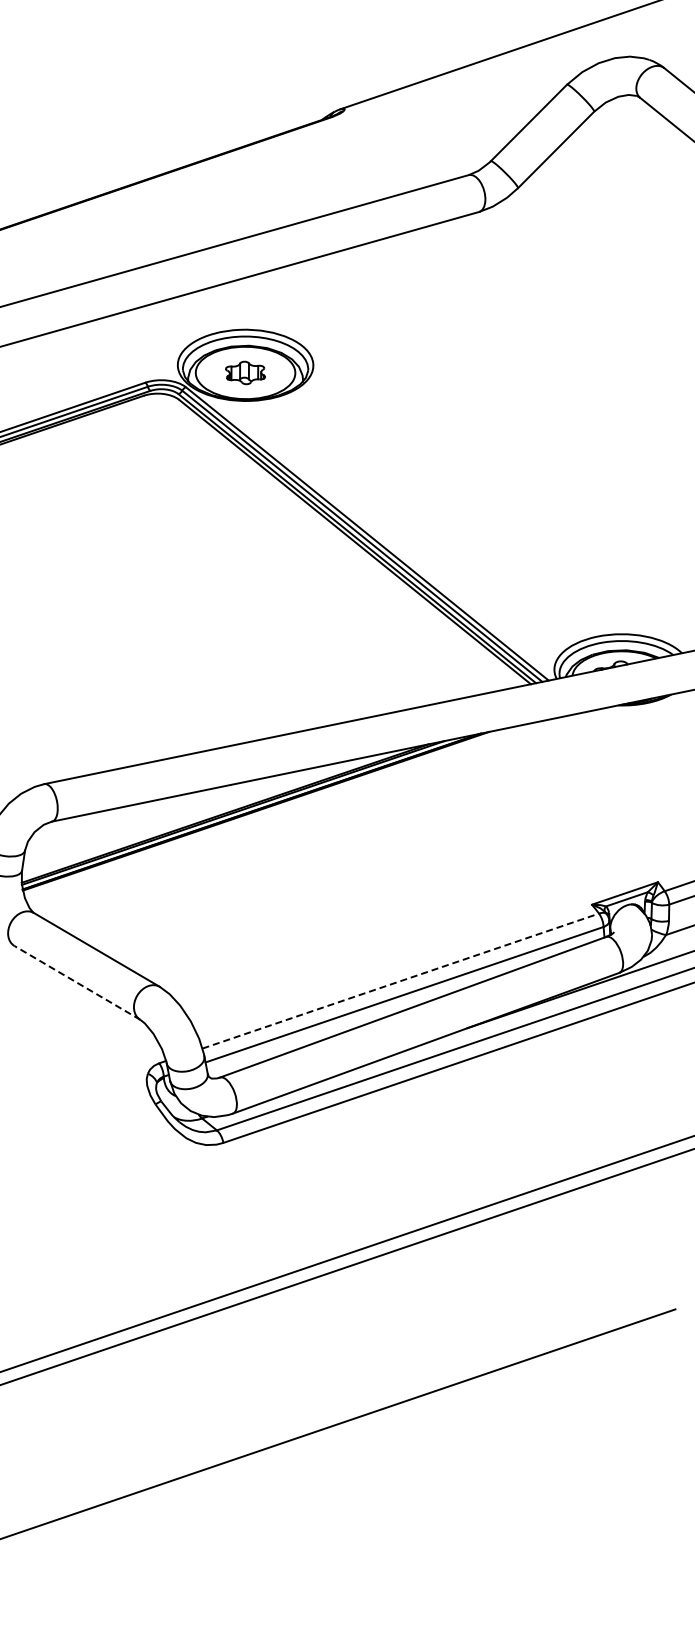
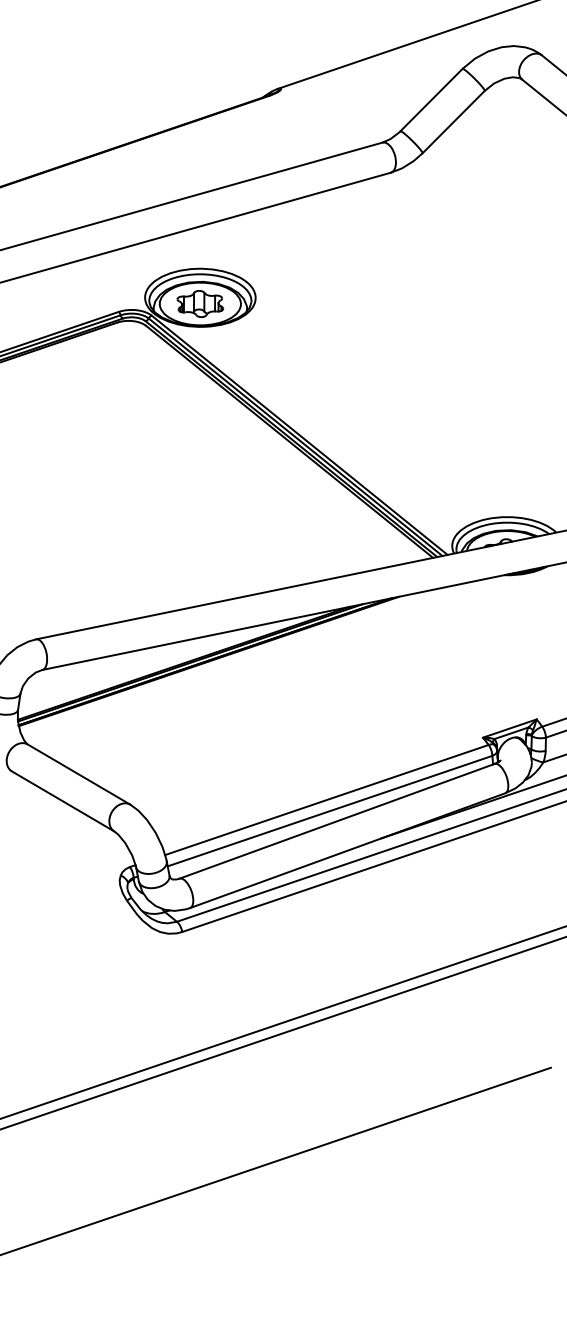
part: (245, 372) -> (200, 303), size x1.43
line: (401, 980) -> (327, 799), dashed -> solid
line: (77, 982) -> (63, 801), dashed -> solid

